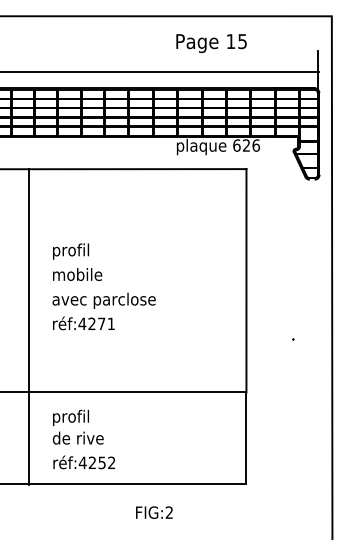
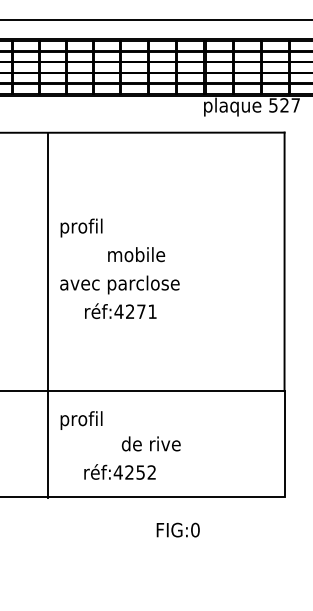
text: (246, 145) -> (284, 105), 626 -> 527
text: (77, 274) -> (136, 254), moved
text: (83, 323) -> (120, 311), moved
line: (29, 326) -> (48, 314), moved
text: (77, 437) -> (150, 443), moved
text: (84, 462) -> (120, 472), moved
text: (169, 512) -> (195, 529), FIG:2 -> FIG:0

